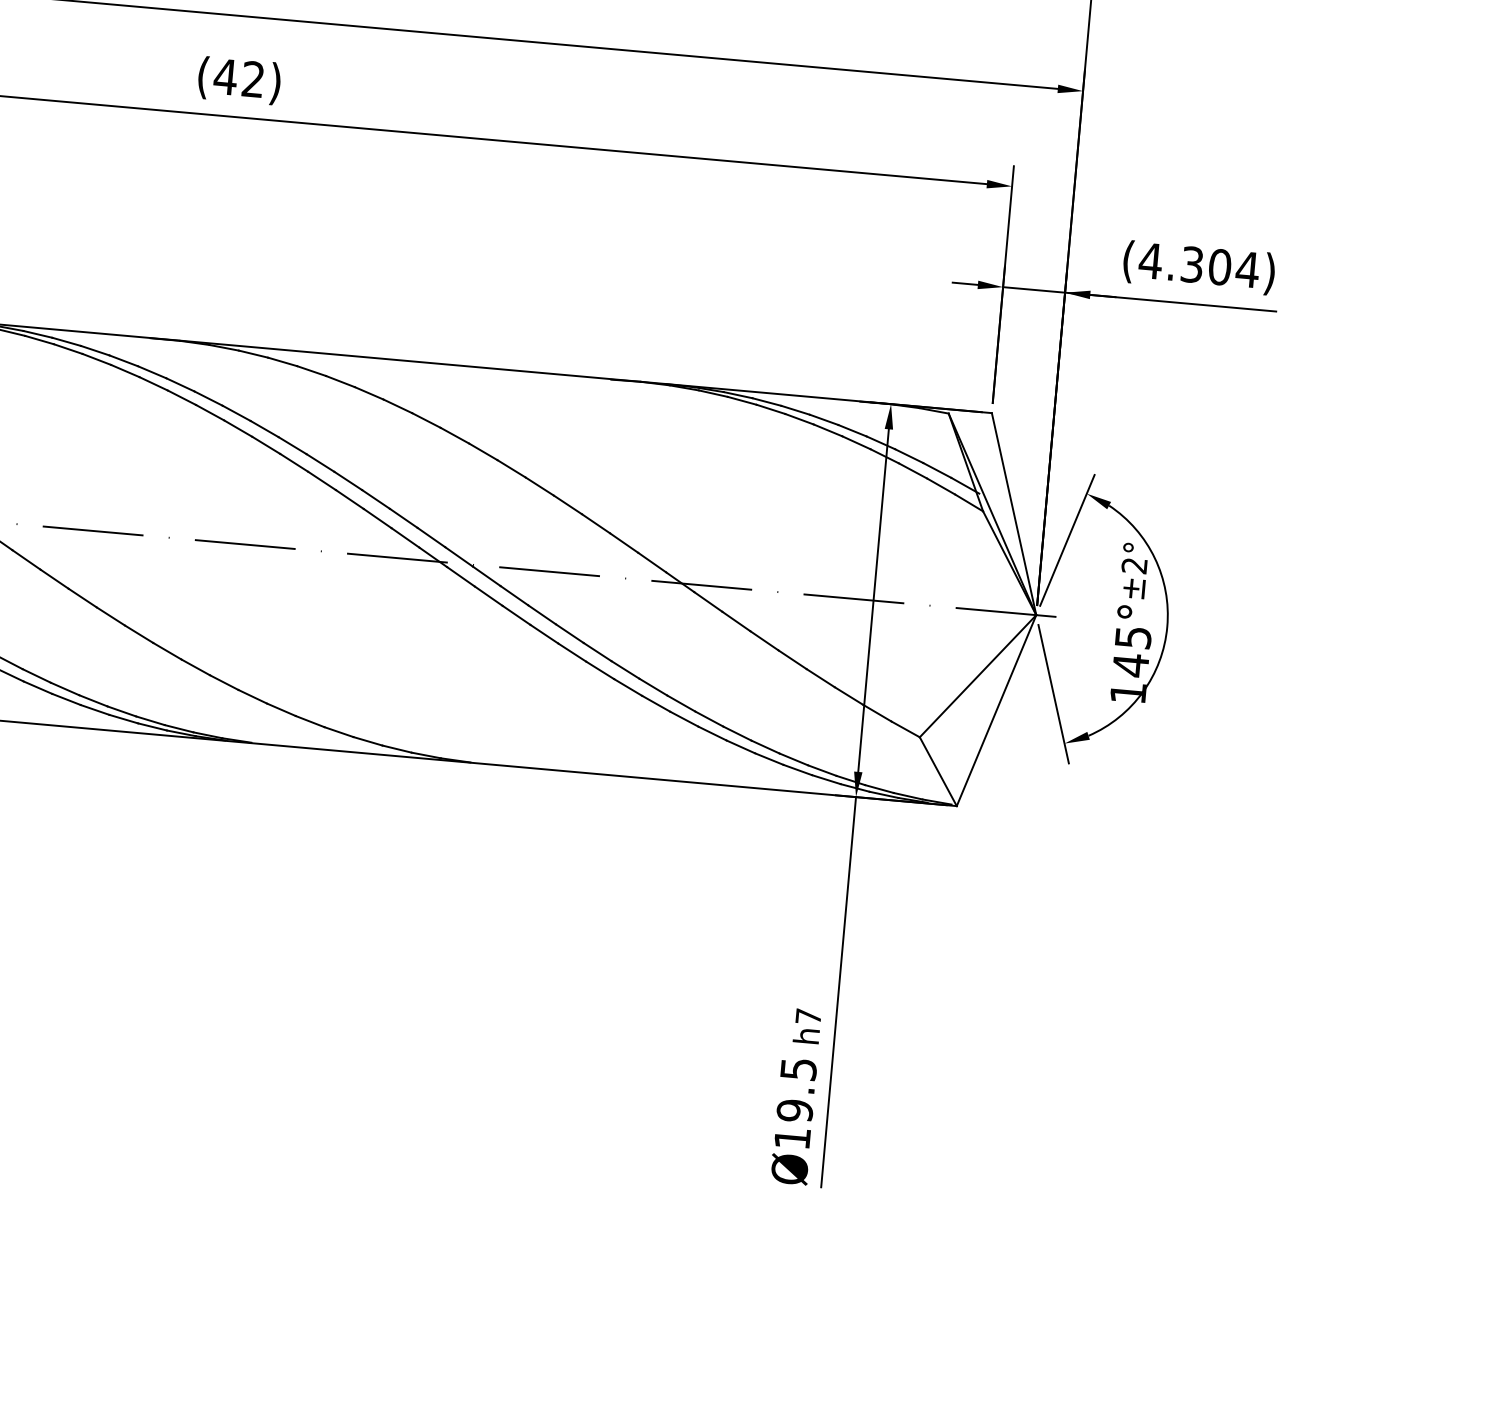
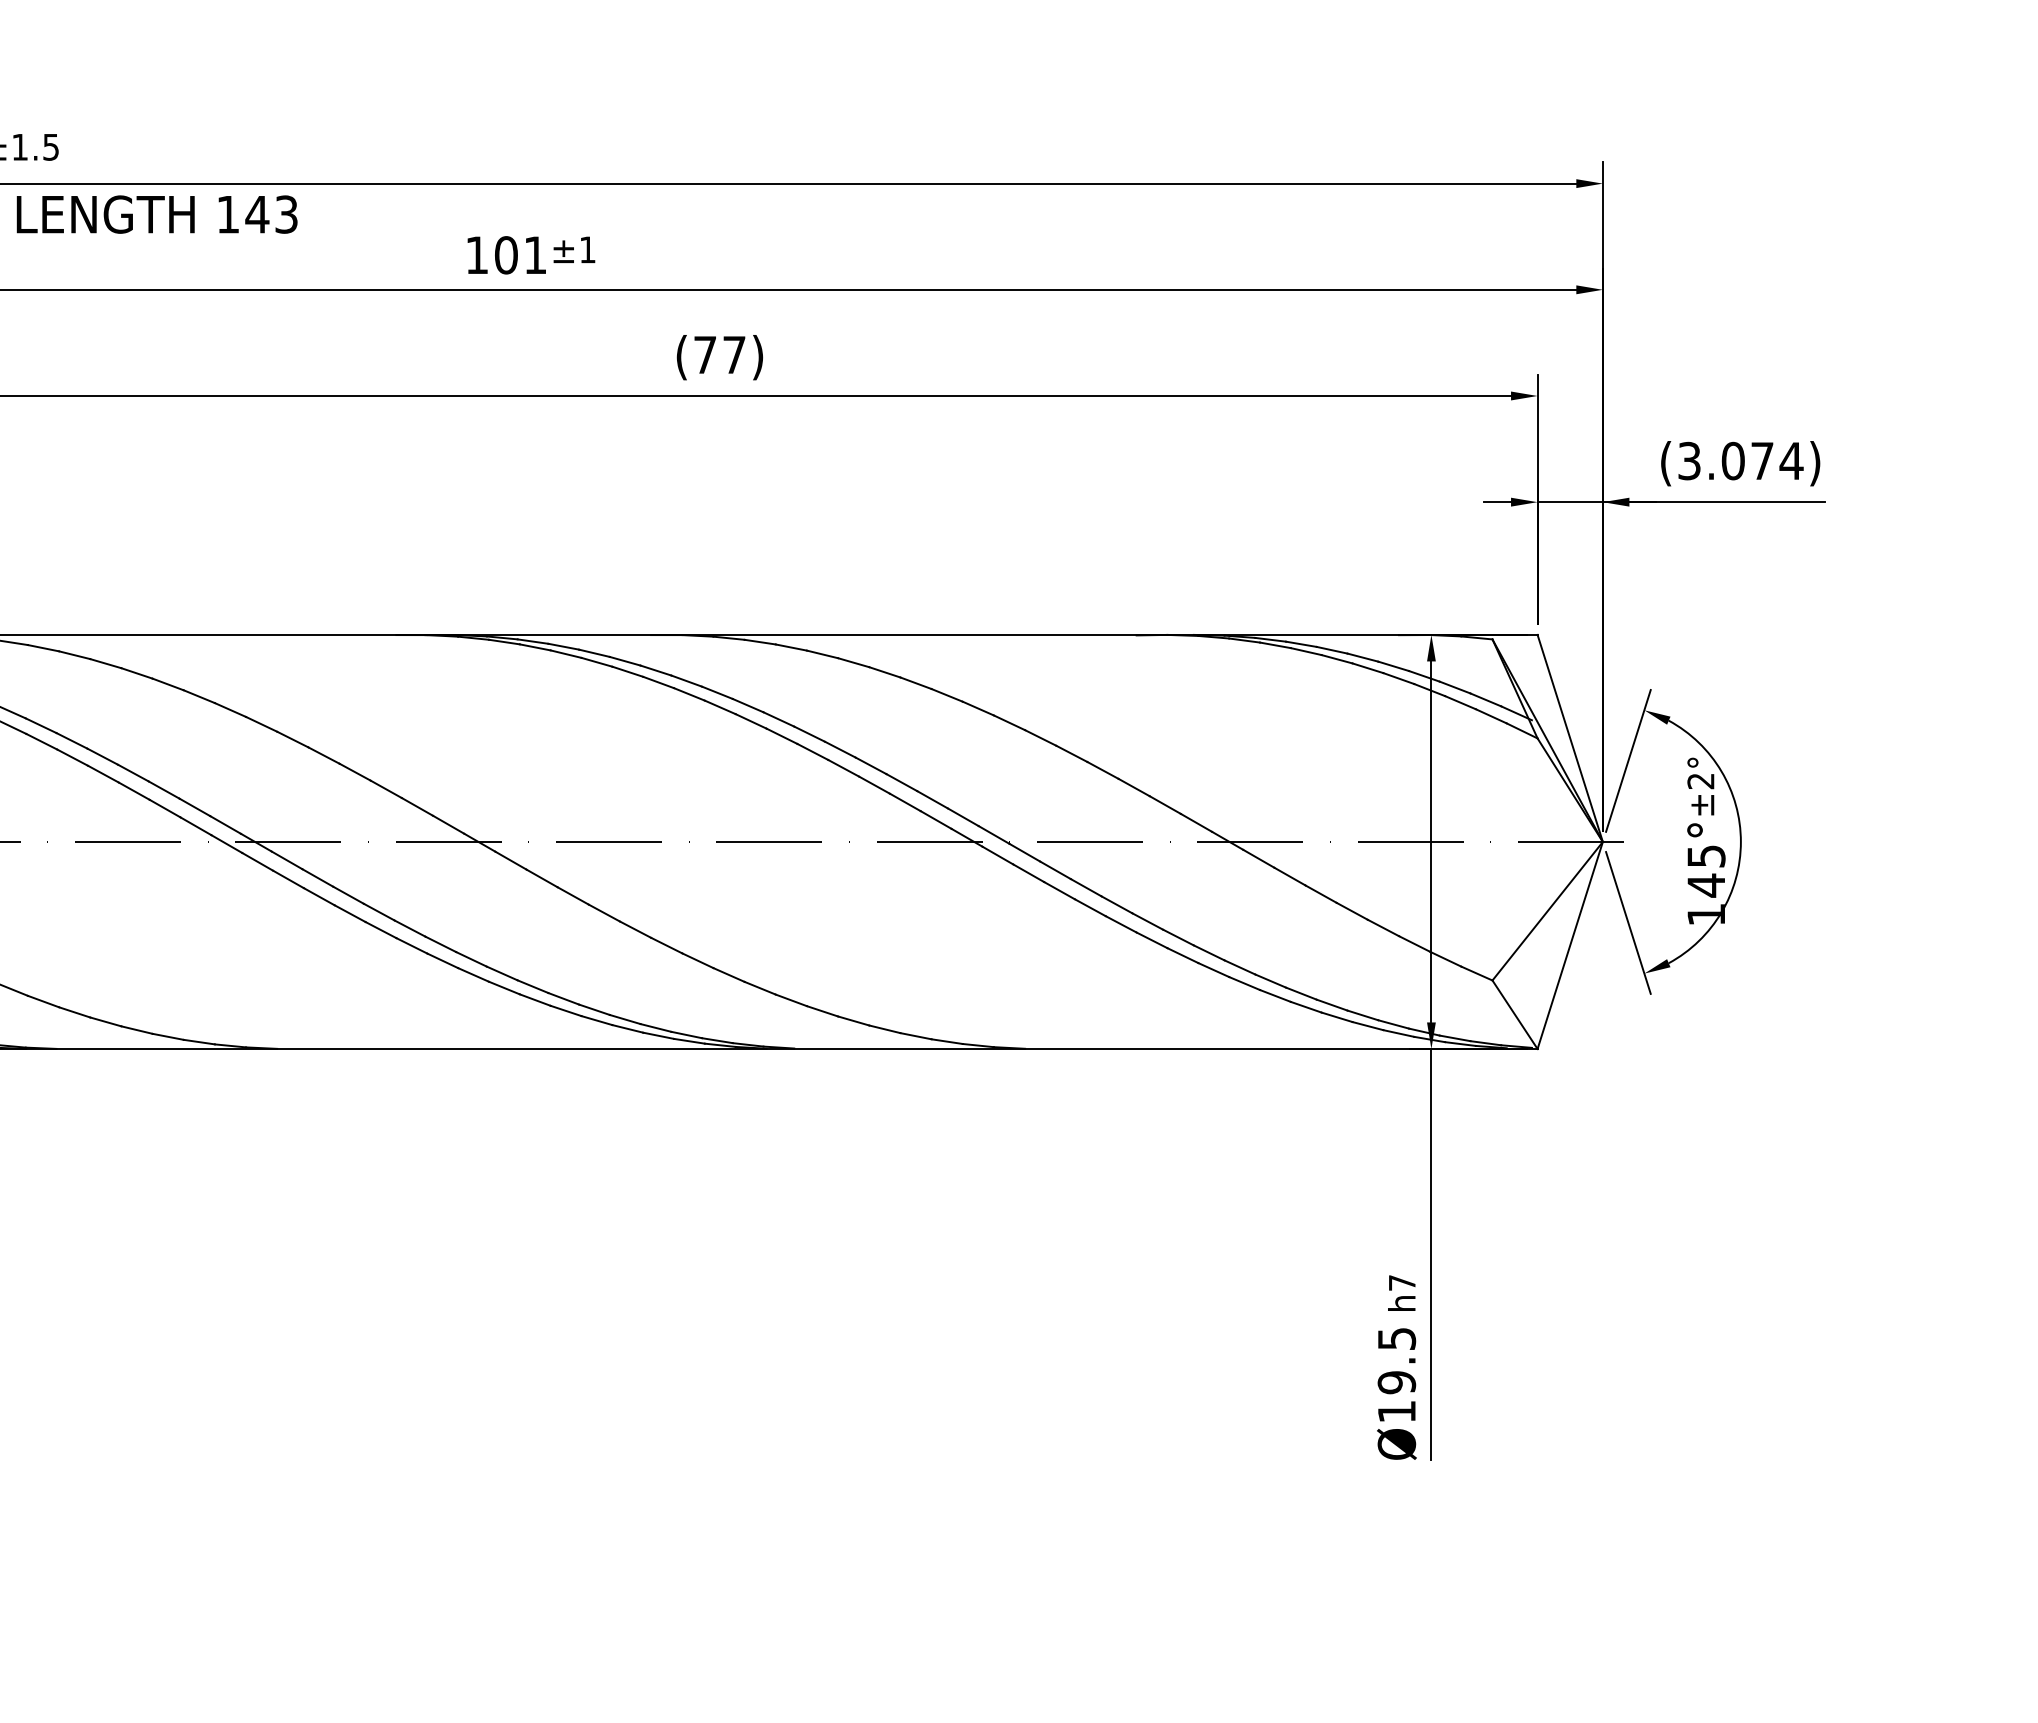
text: (239, 77) -> (719, 354), (42) -> (77)
text: (1184, 263) -> (1725, 460), (4.304) -> (3.074)

